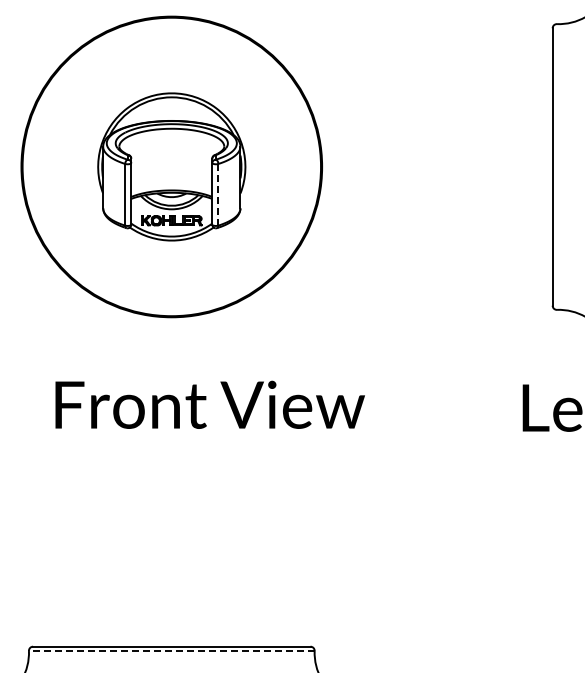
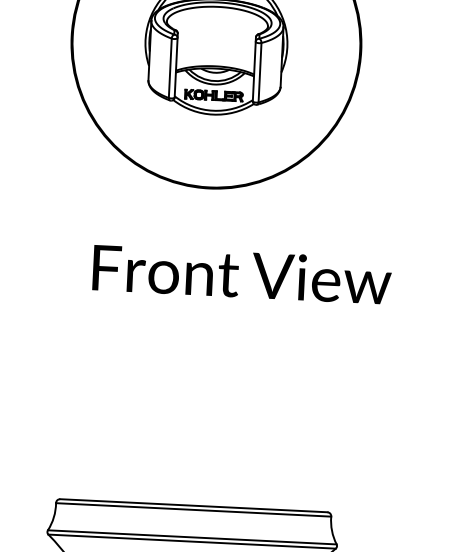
line: (218, 194) -> (260, 72), dashed -> solid
line: (171, 651) -> (193, 510), dashed -> solid

